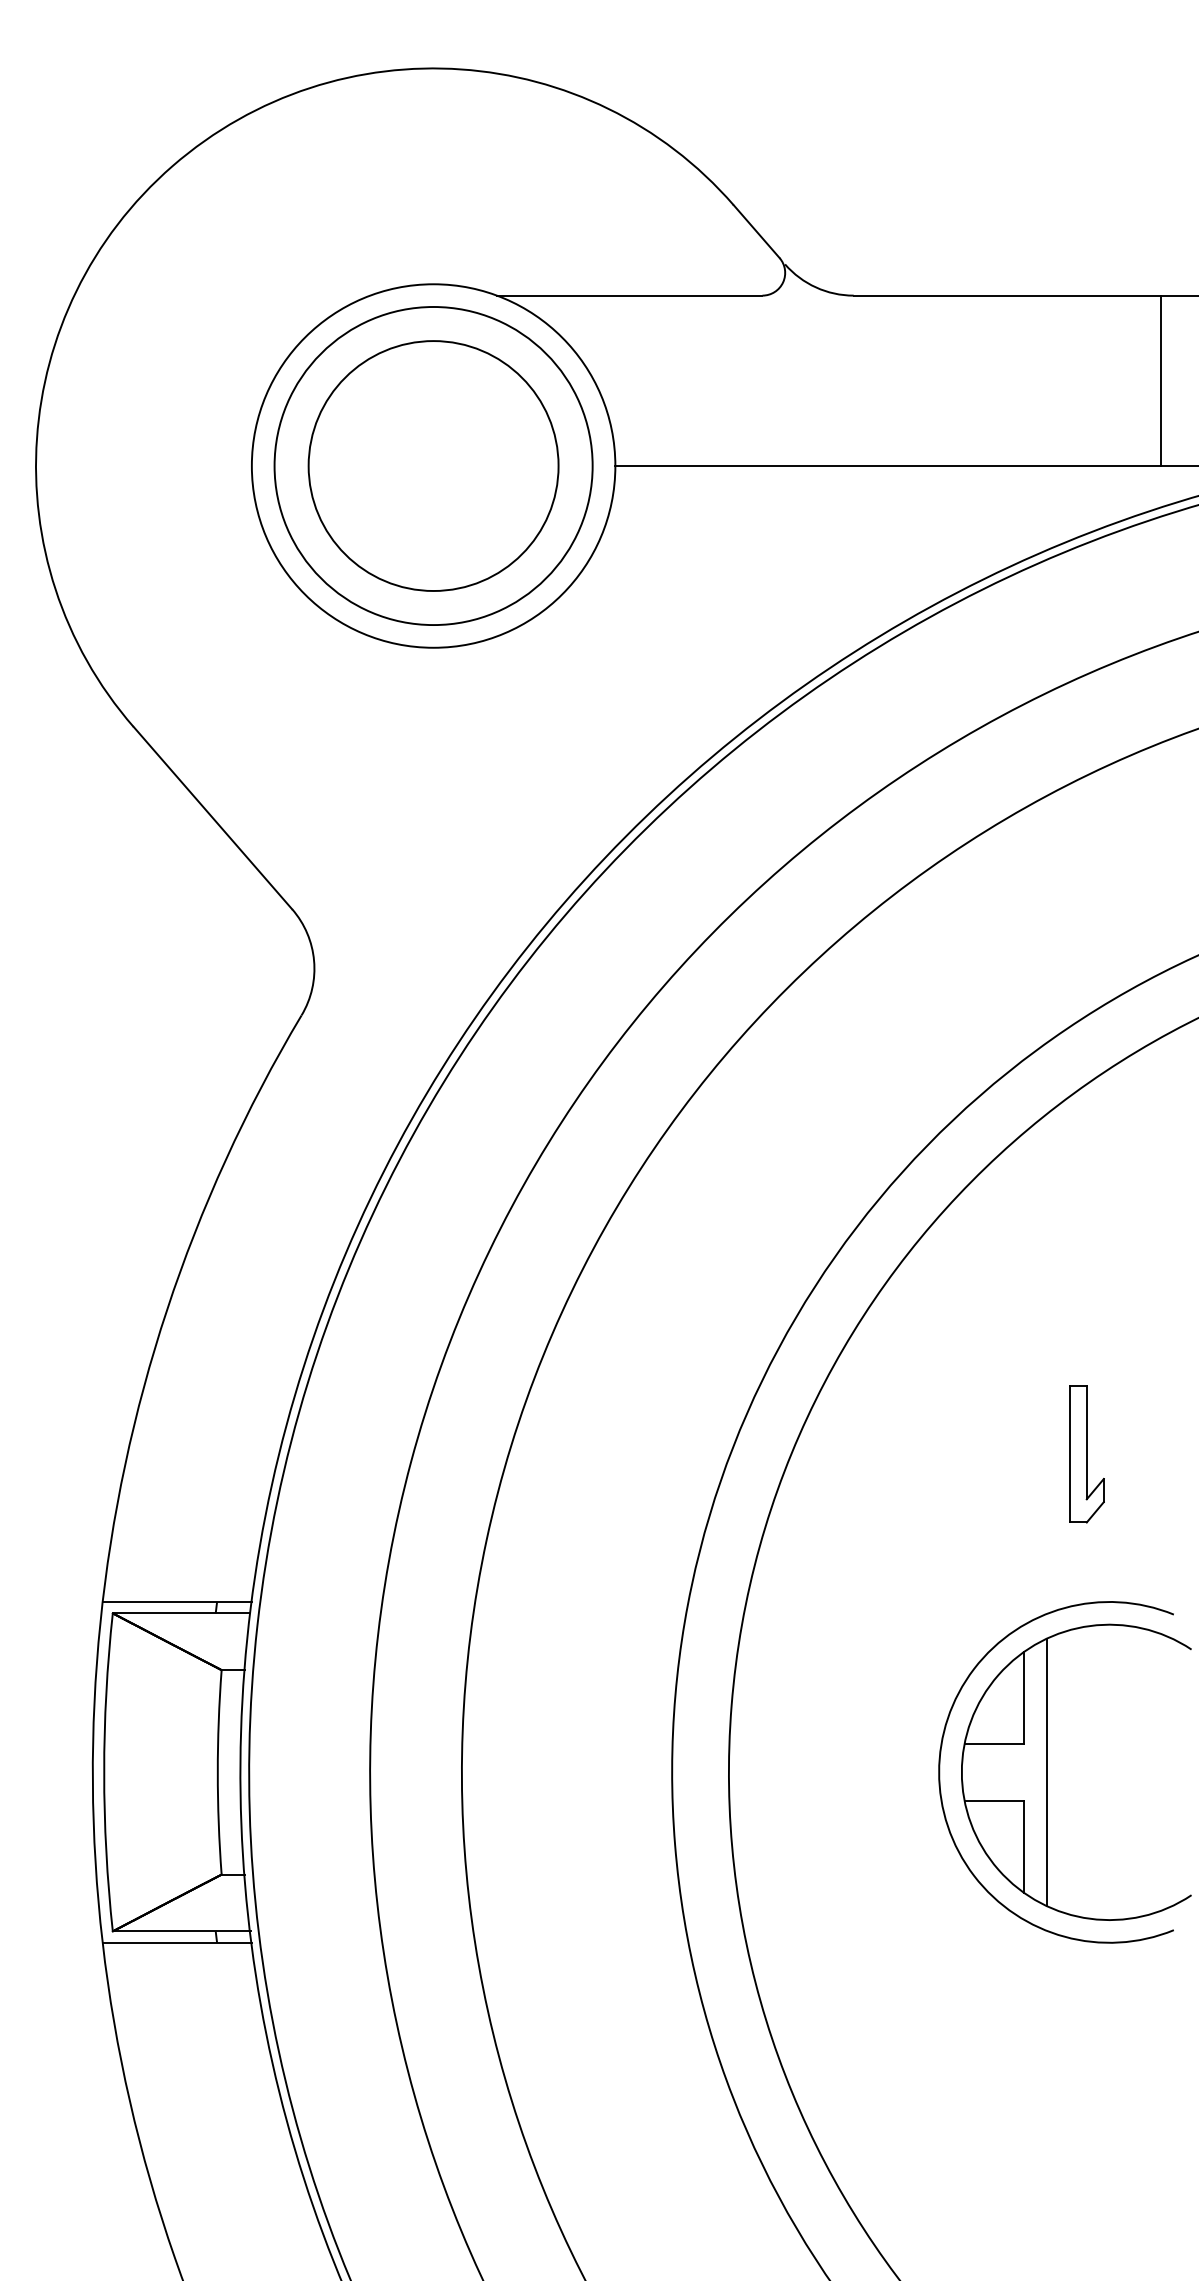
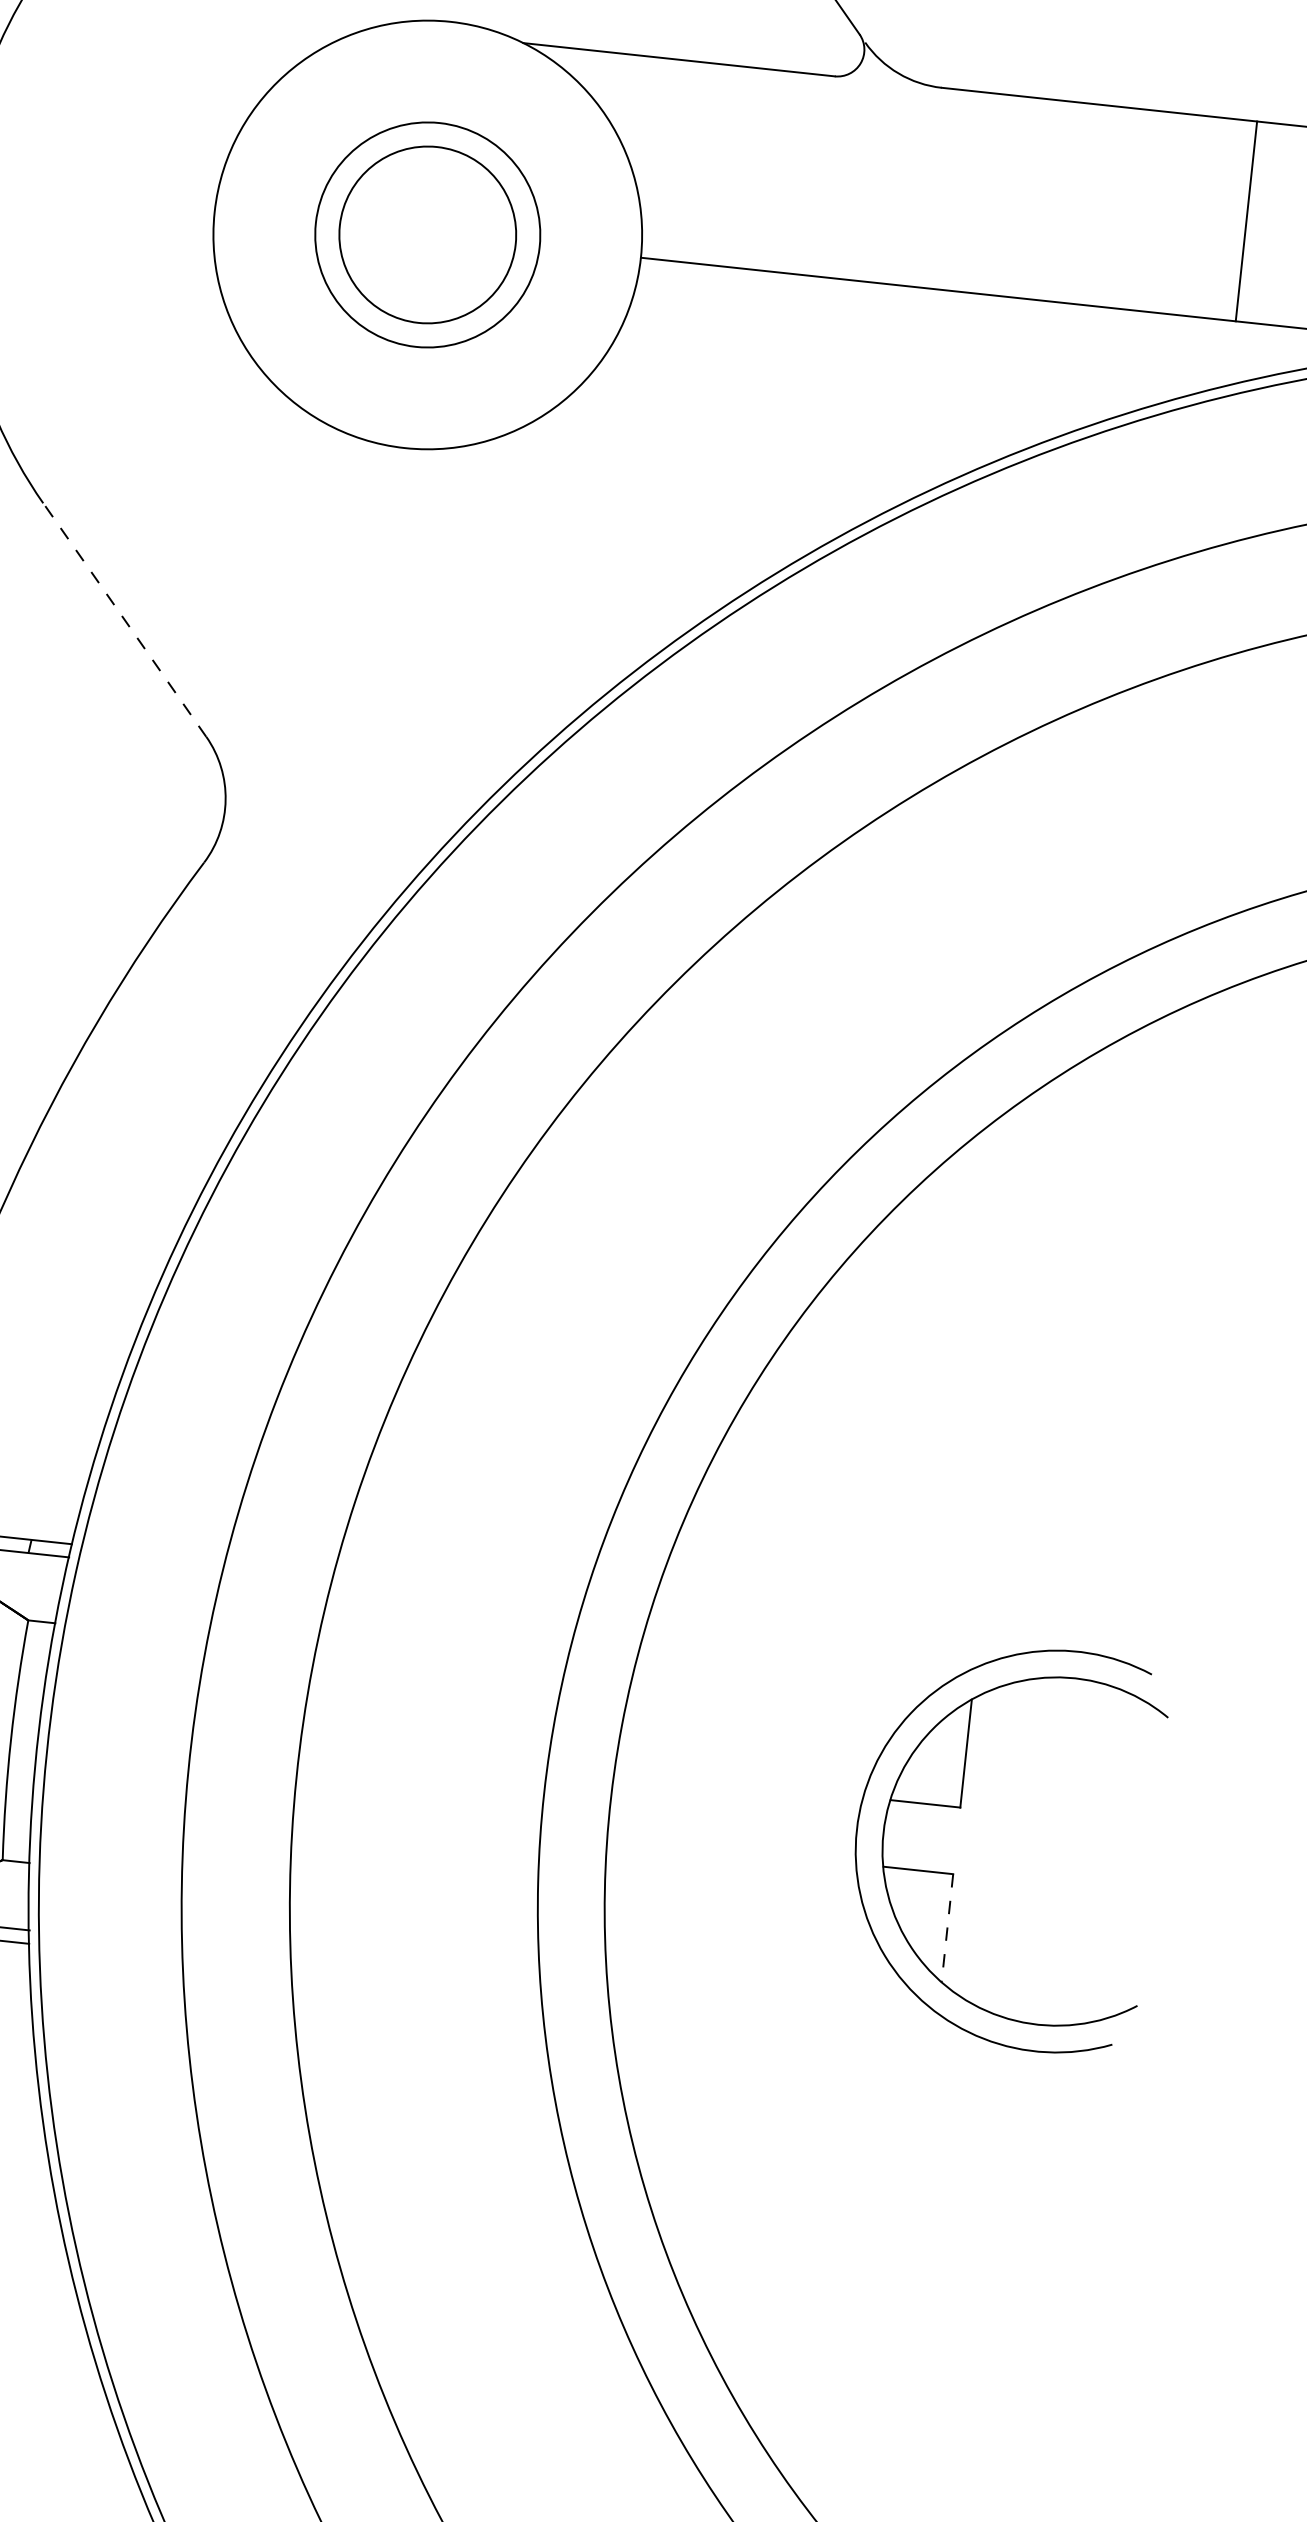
line: (1160, 380) -> (1246, 221), moved
circle: (433, 465) -> (427, 234), size x0.6
circle: (433, 466) -> (427, 235), size x0.6
line: (212, 818) -> (124, 620), solid -> dashed
part: (1086, 1454) -> (1069, 1475), removed
line: (1047, 1772) -> (983, 1843), removed
line: (1024, 1847) -> (947, 1928), solid -> dashed

